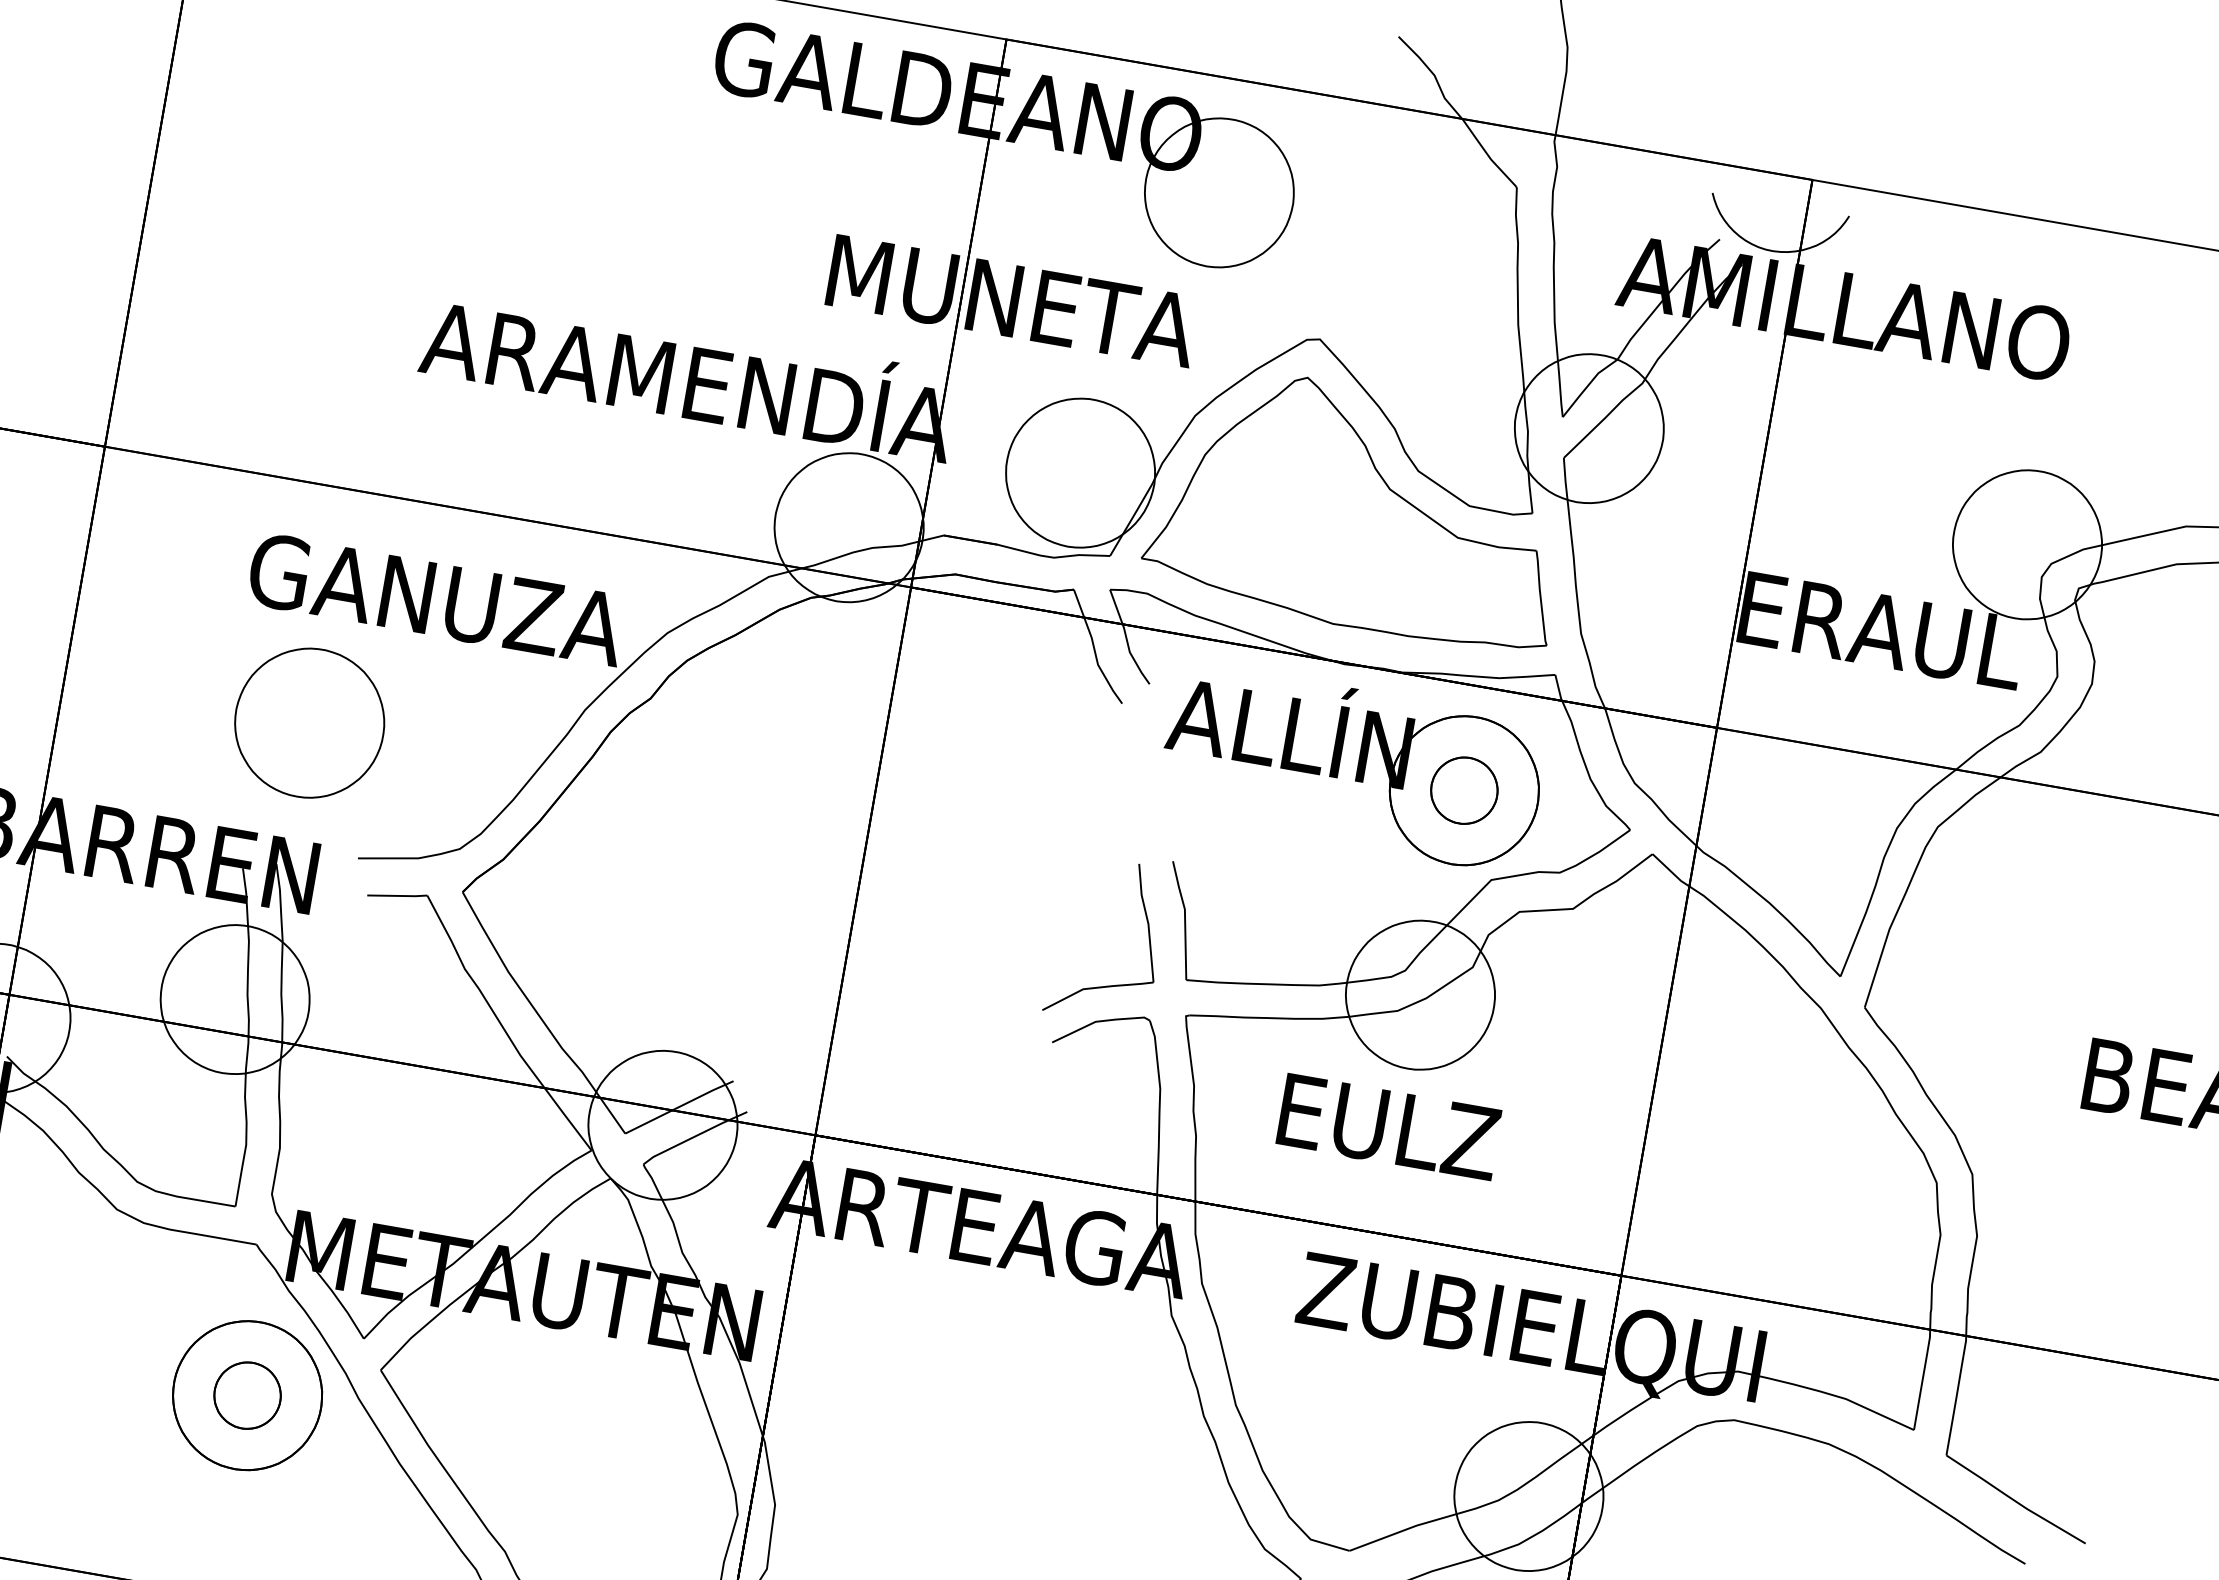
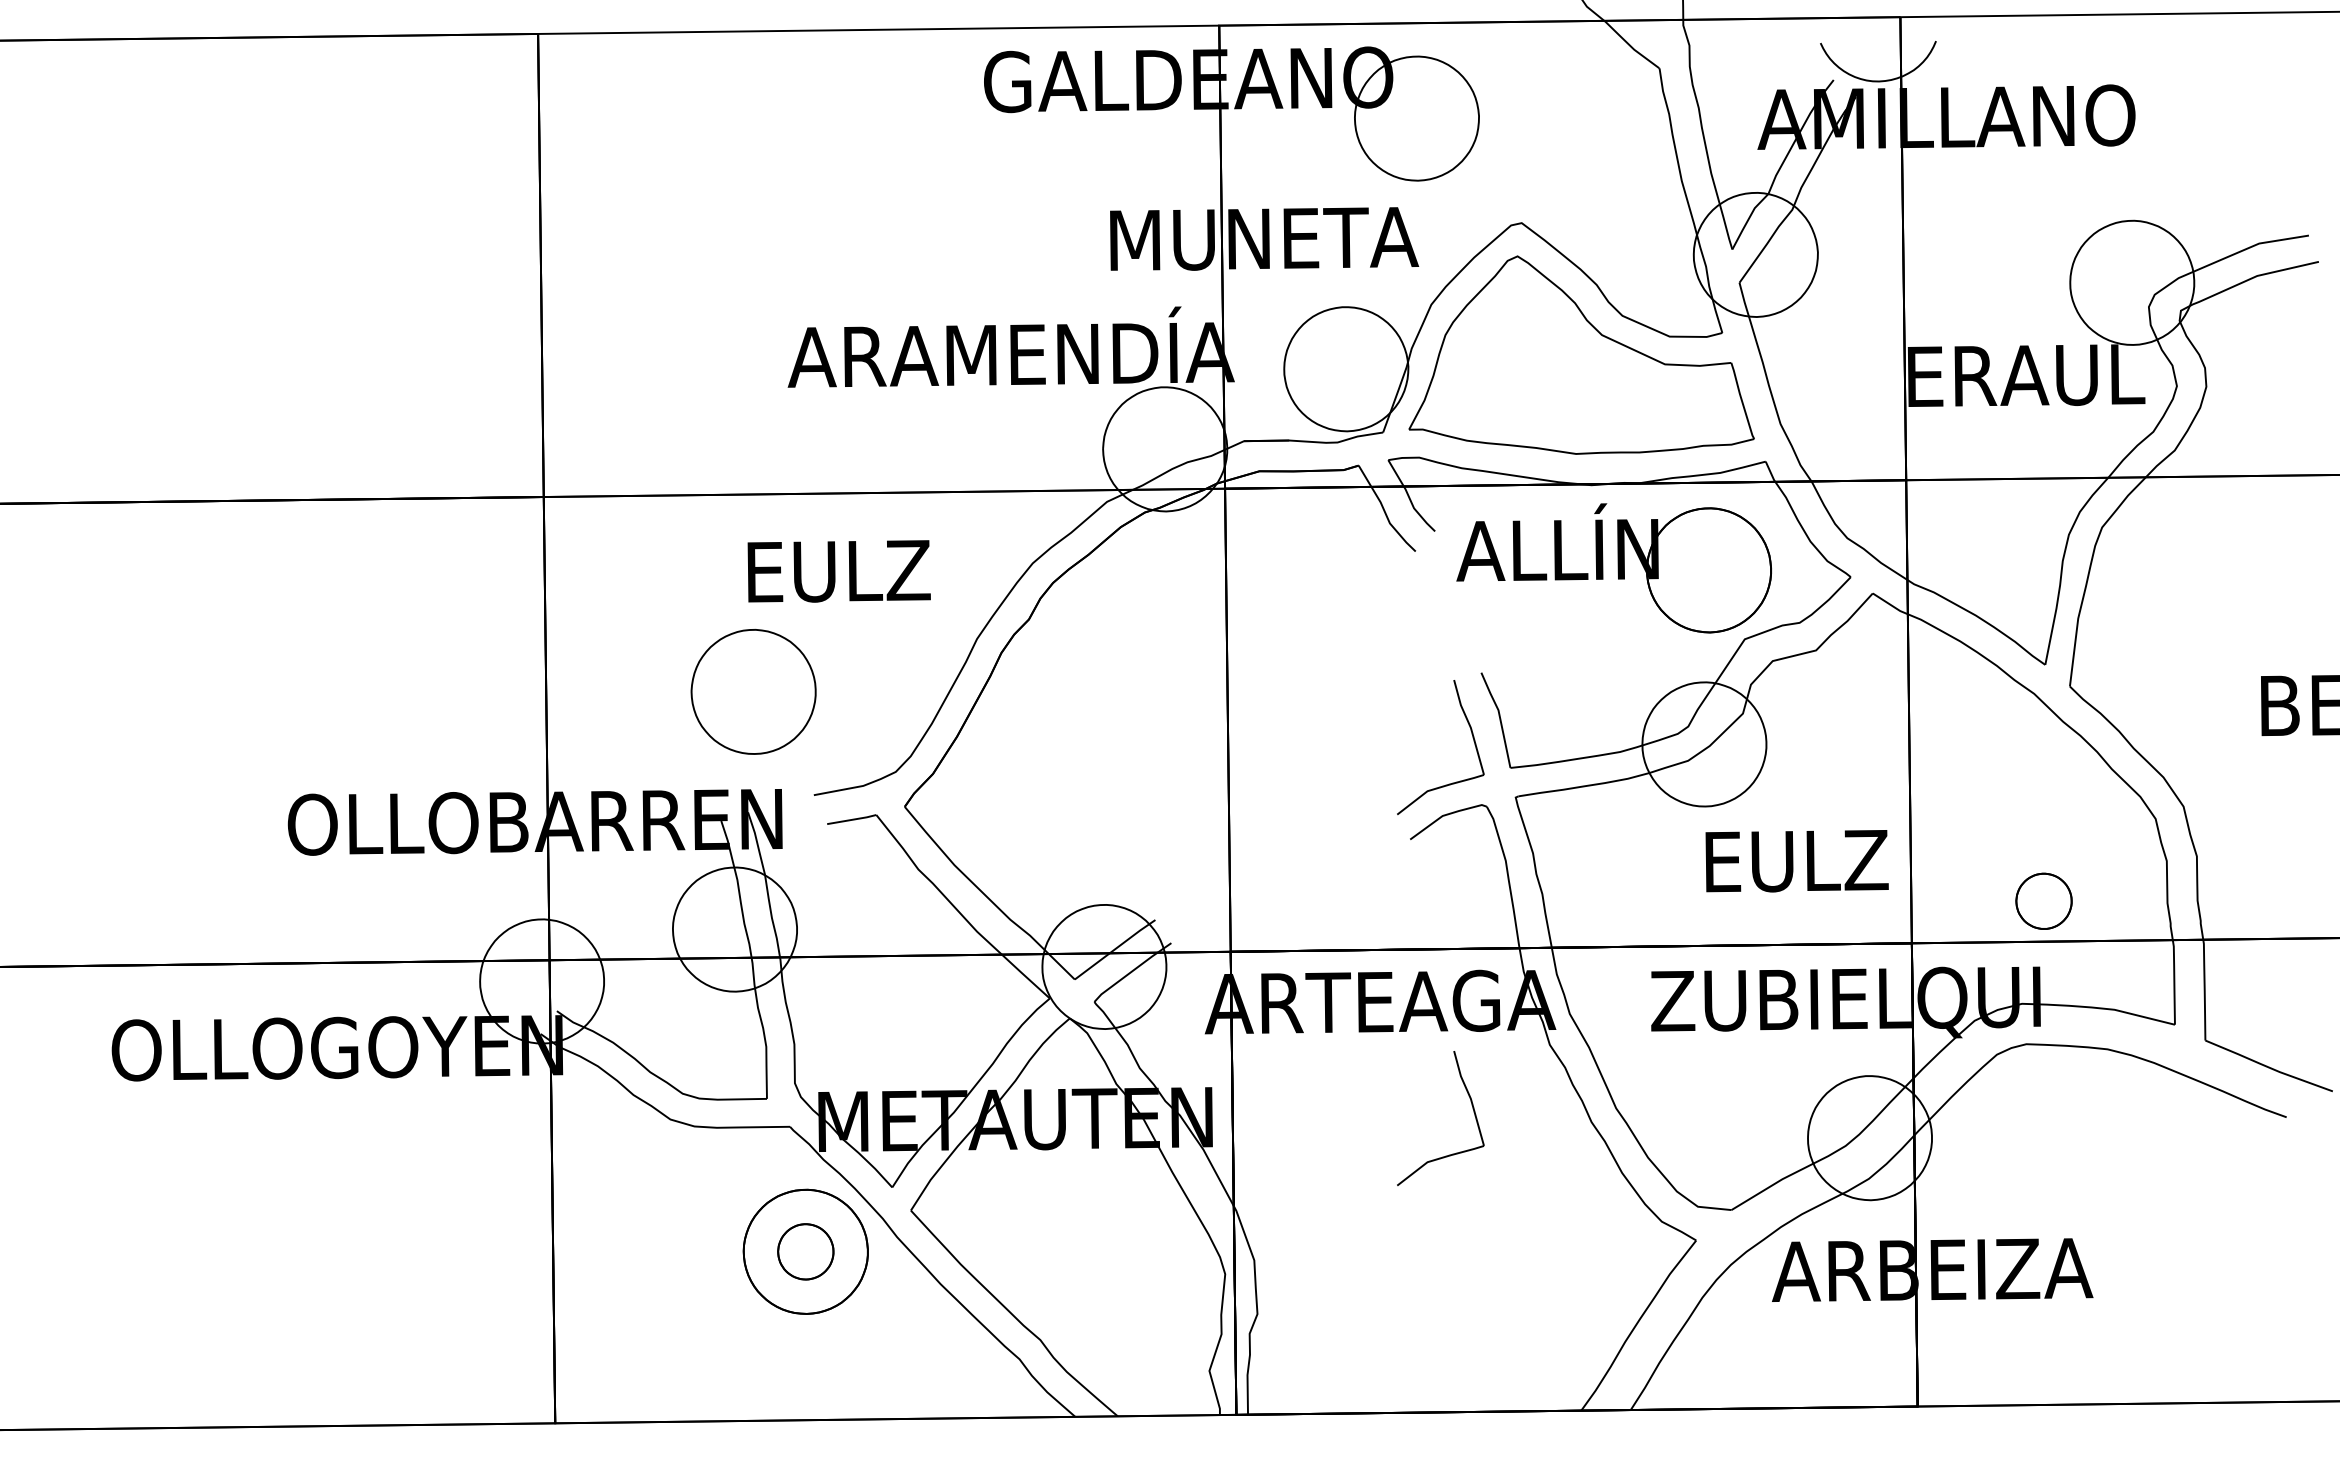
text: (436, 599) -> (838, 571), GANUZA -> EULZ
part: (1463, 789) -> (2043, 900), moved
text: (1388, 1127) -> (1796, 861), moved
part: (1066, 1374) -> (1472, 1109), added

